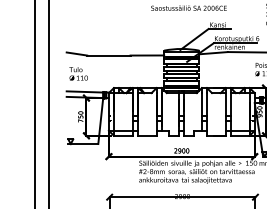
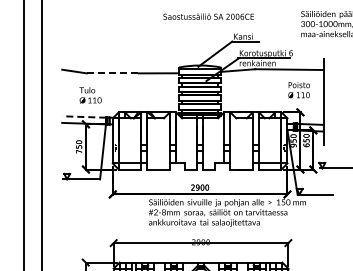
line: (108, 55) -> (112, 73), solid -> dashed
text: (78, 74) -> (90, 95), moved
line: (84, 92) -> (83, 117), solid -> dashed

